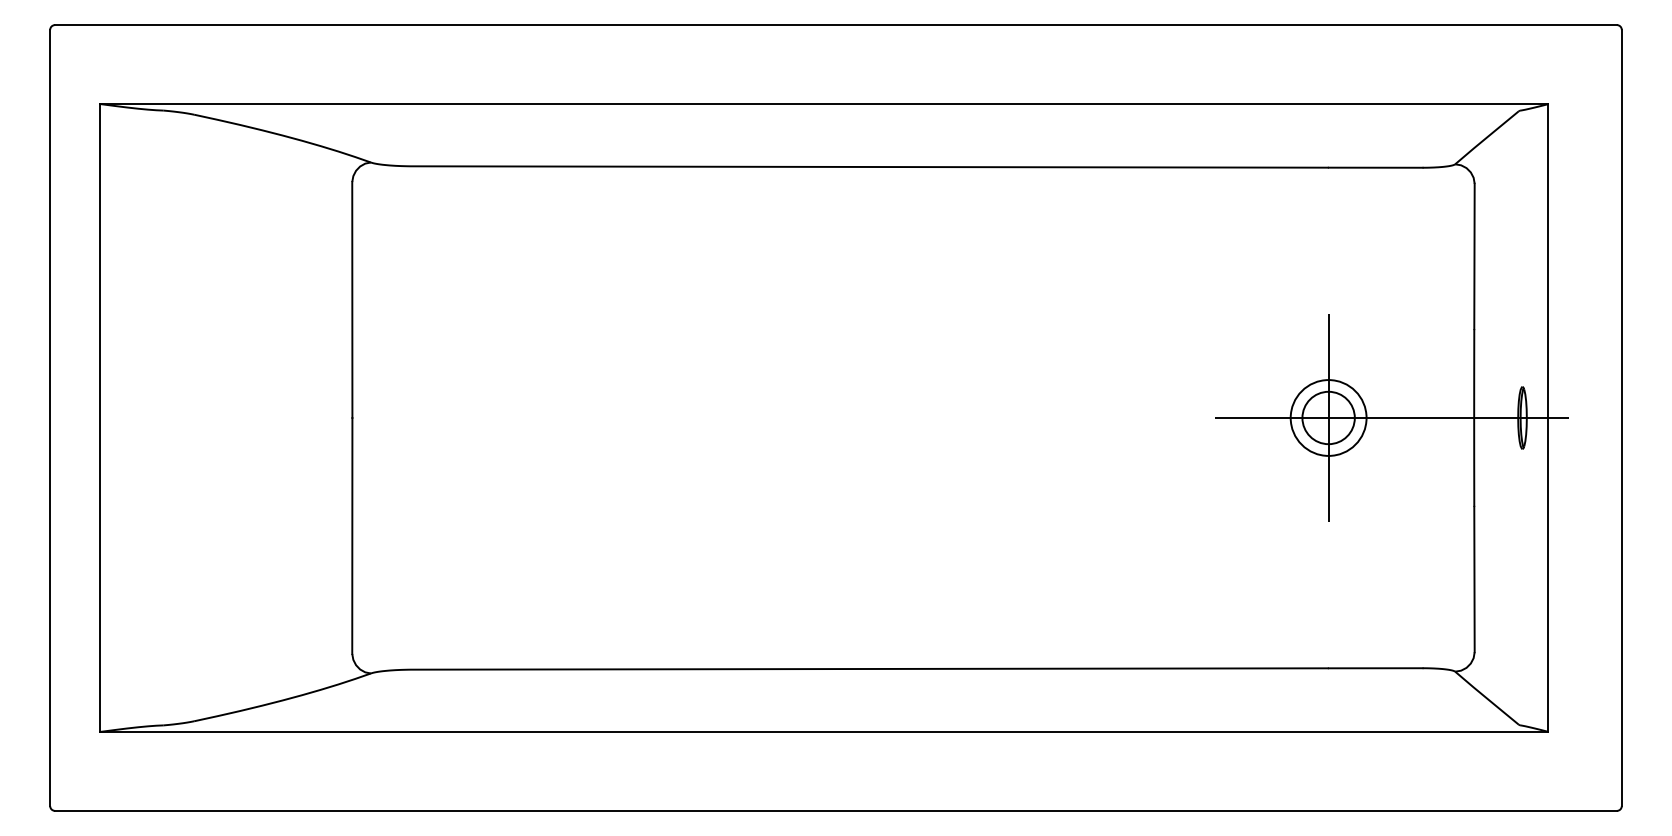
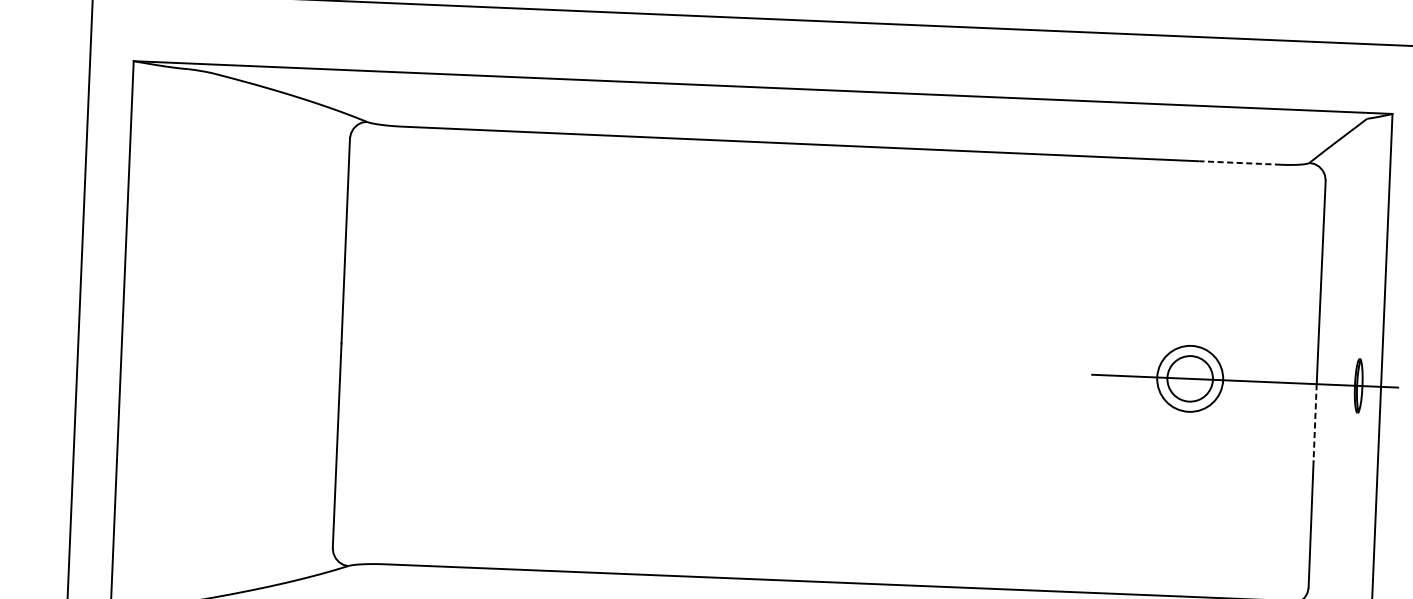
line: (1375, 167) -> (1240, 162), solid -> dashed
line: (1328, 417) -> (1190, 378), removed
line: (1474, 462) -> (1315, 422), solid -> dashed

